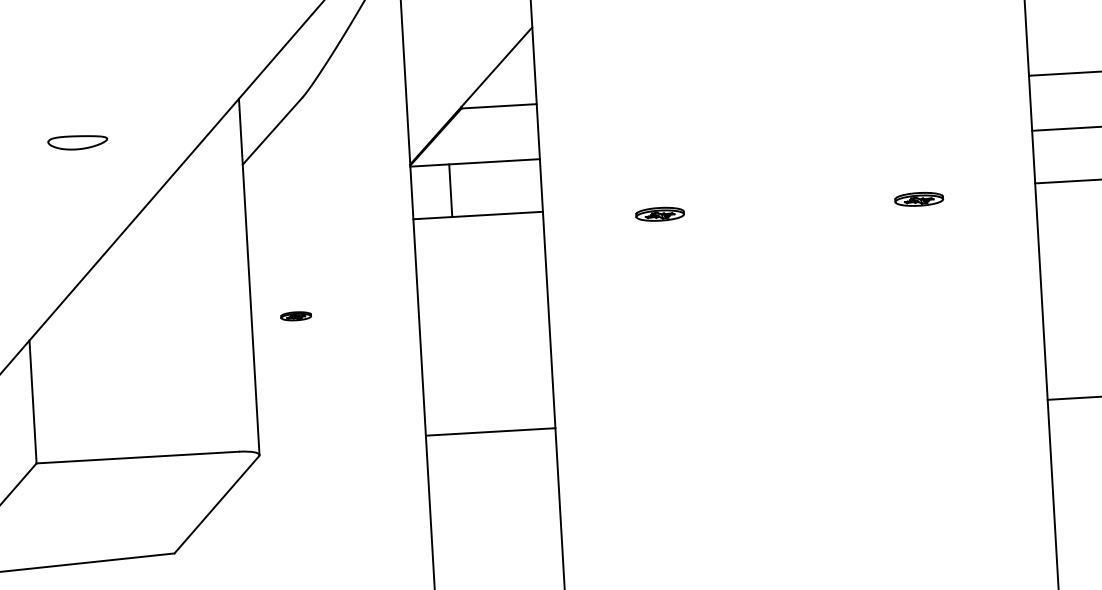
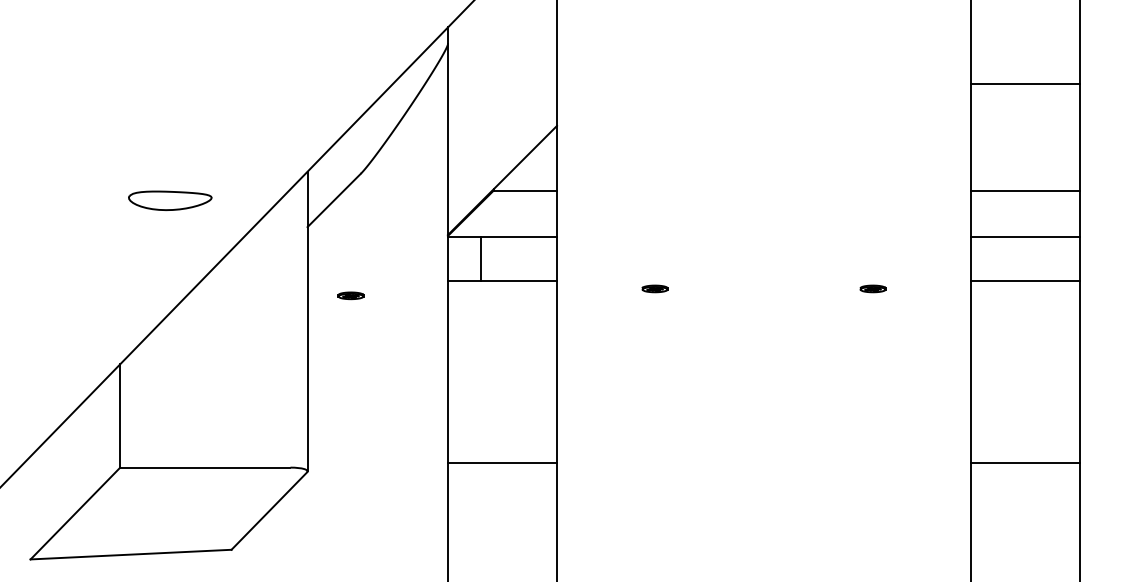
part: (78, 142) -> (170, 200), size x1.67
part: (918, 198) -> (872, 288), size x0.62
part: (659, 213) -> (654, 288), size x0.62
part: (295, 315) -> (350, 295), moved

